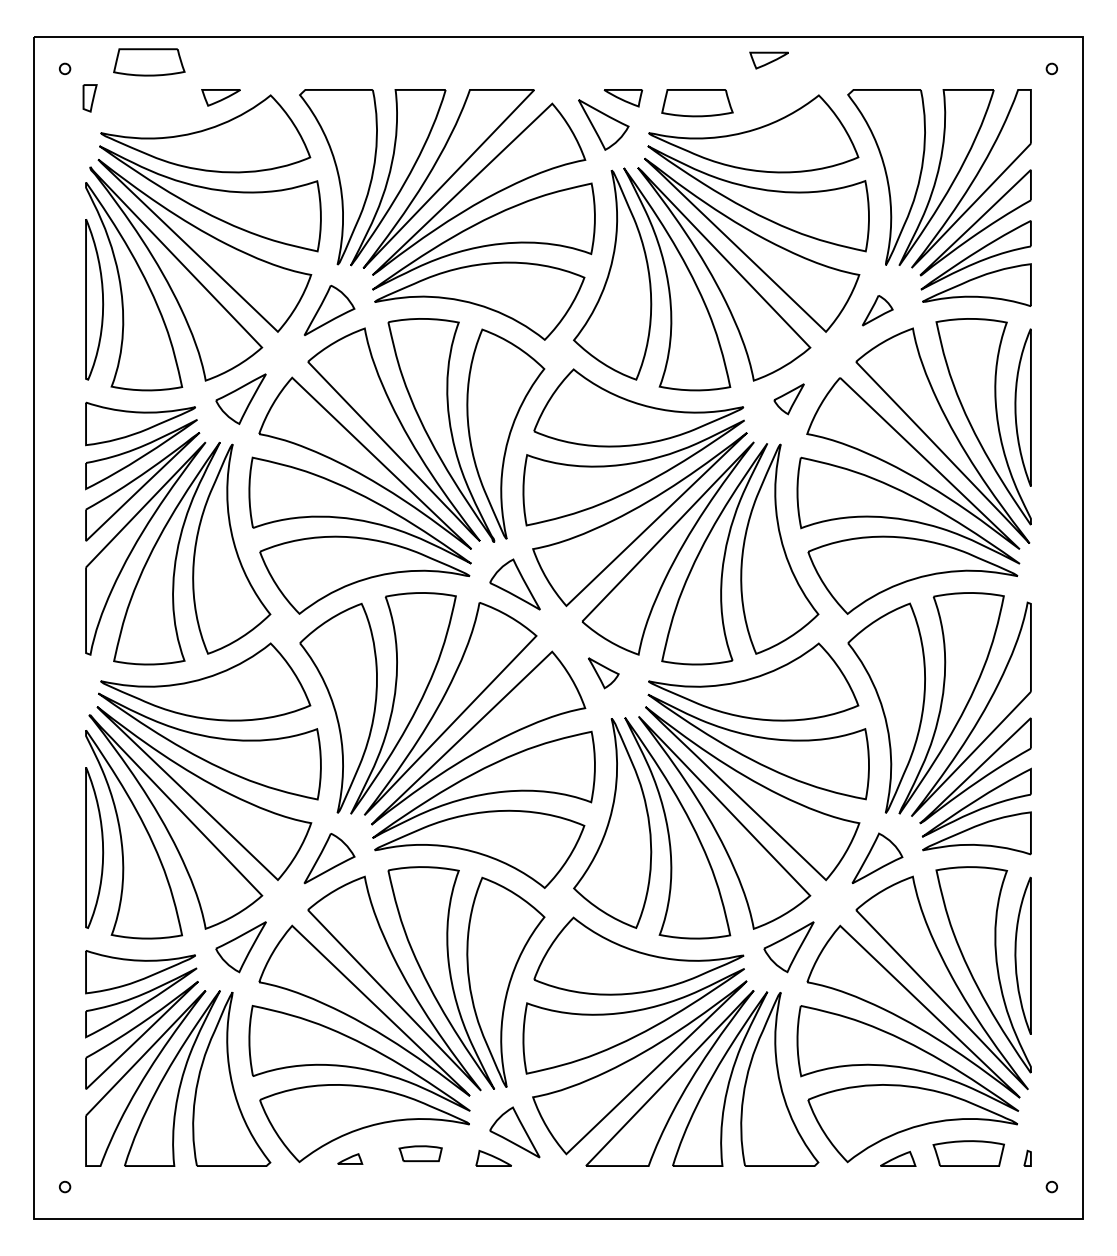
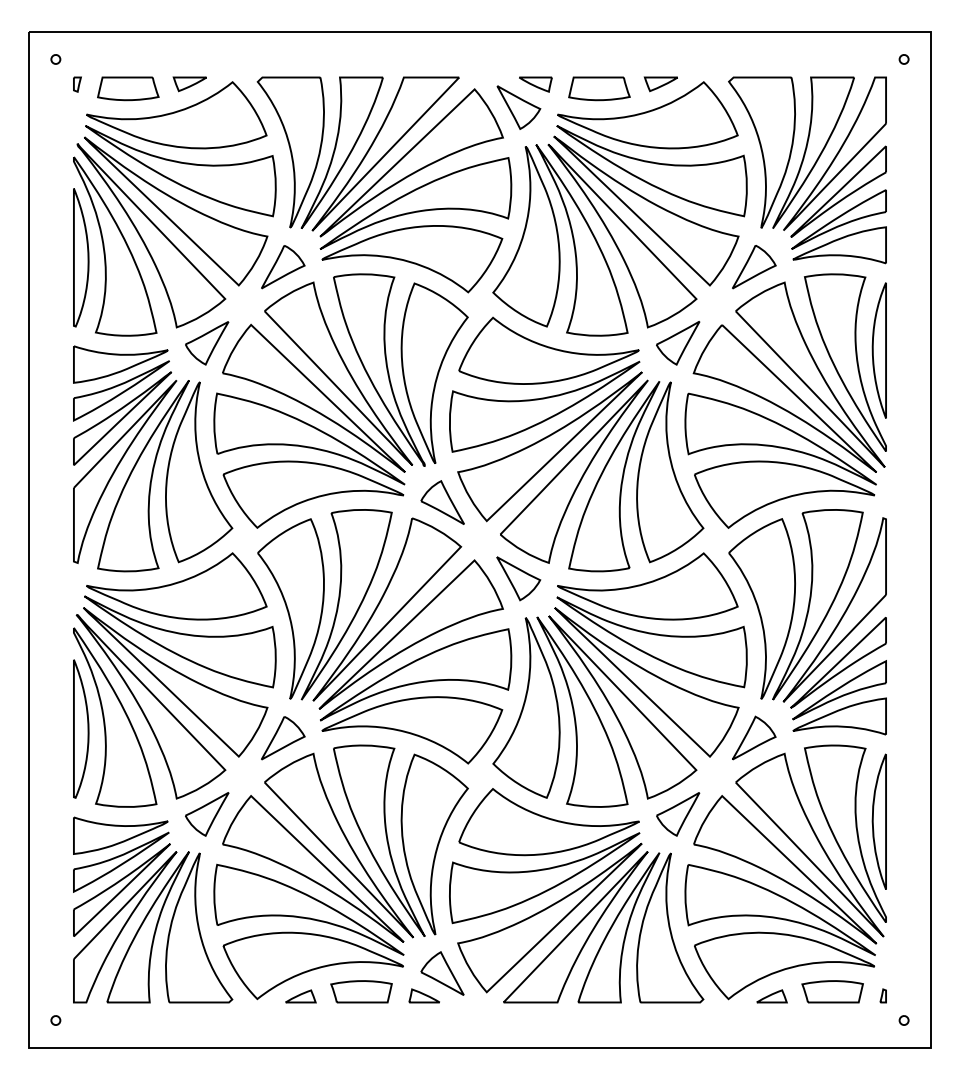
part: (768, 60) -> (660, 84), moved
part: (149, 62) -> (128, 88), moved
part: (90, 98) -> (77, 84), size x0.62
part: (877, 310) -> (754, 267), size x1.67
part: (789, 399) -> (678, 343), size x1.67
part: (603, 672) -> (518, 578), size x1.67
part: (420, 1153) -> (361, 991), size x1.67
part: (349, 1159) -> (300, 996), size x1.43

